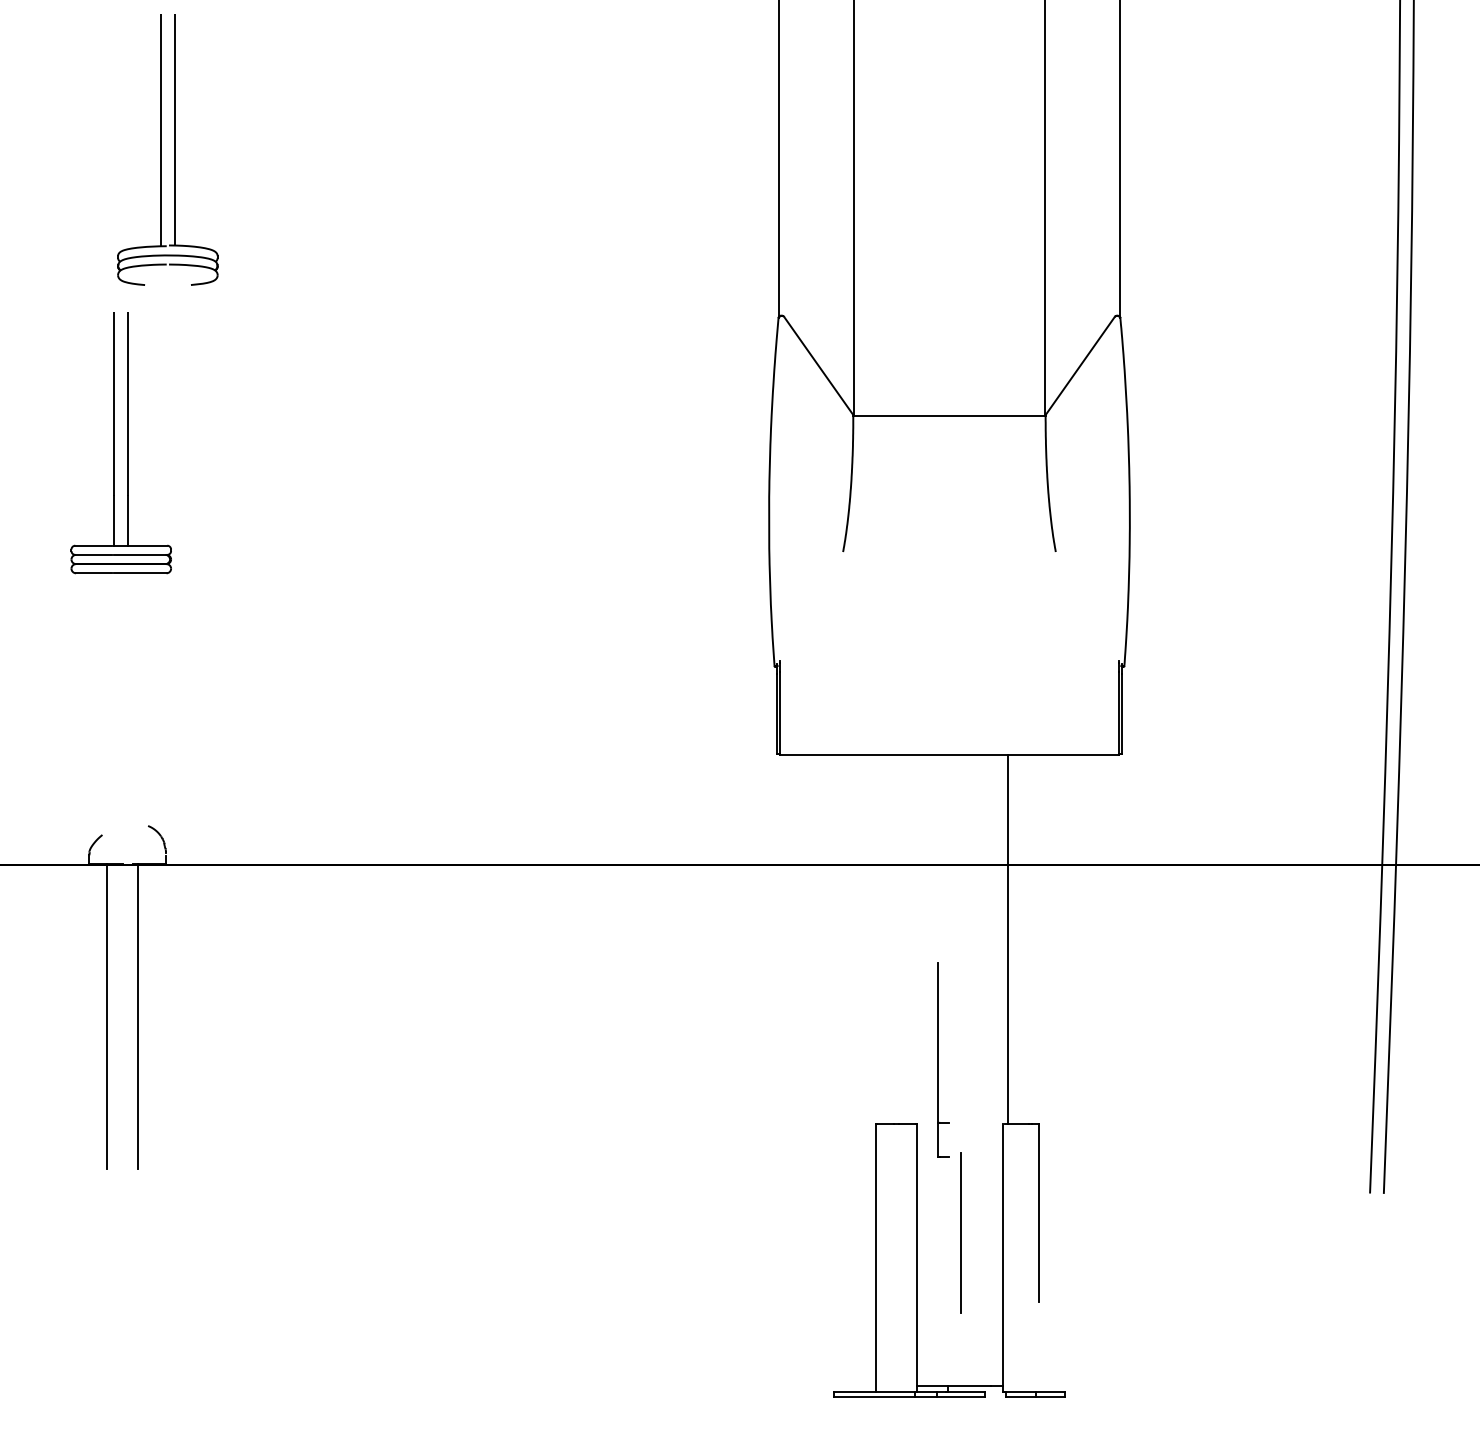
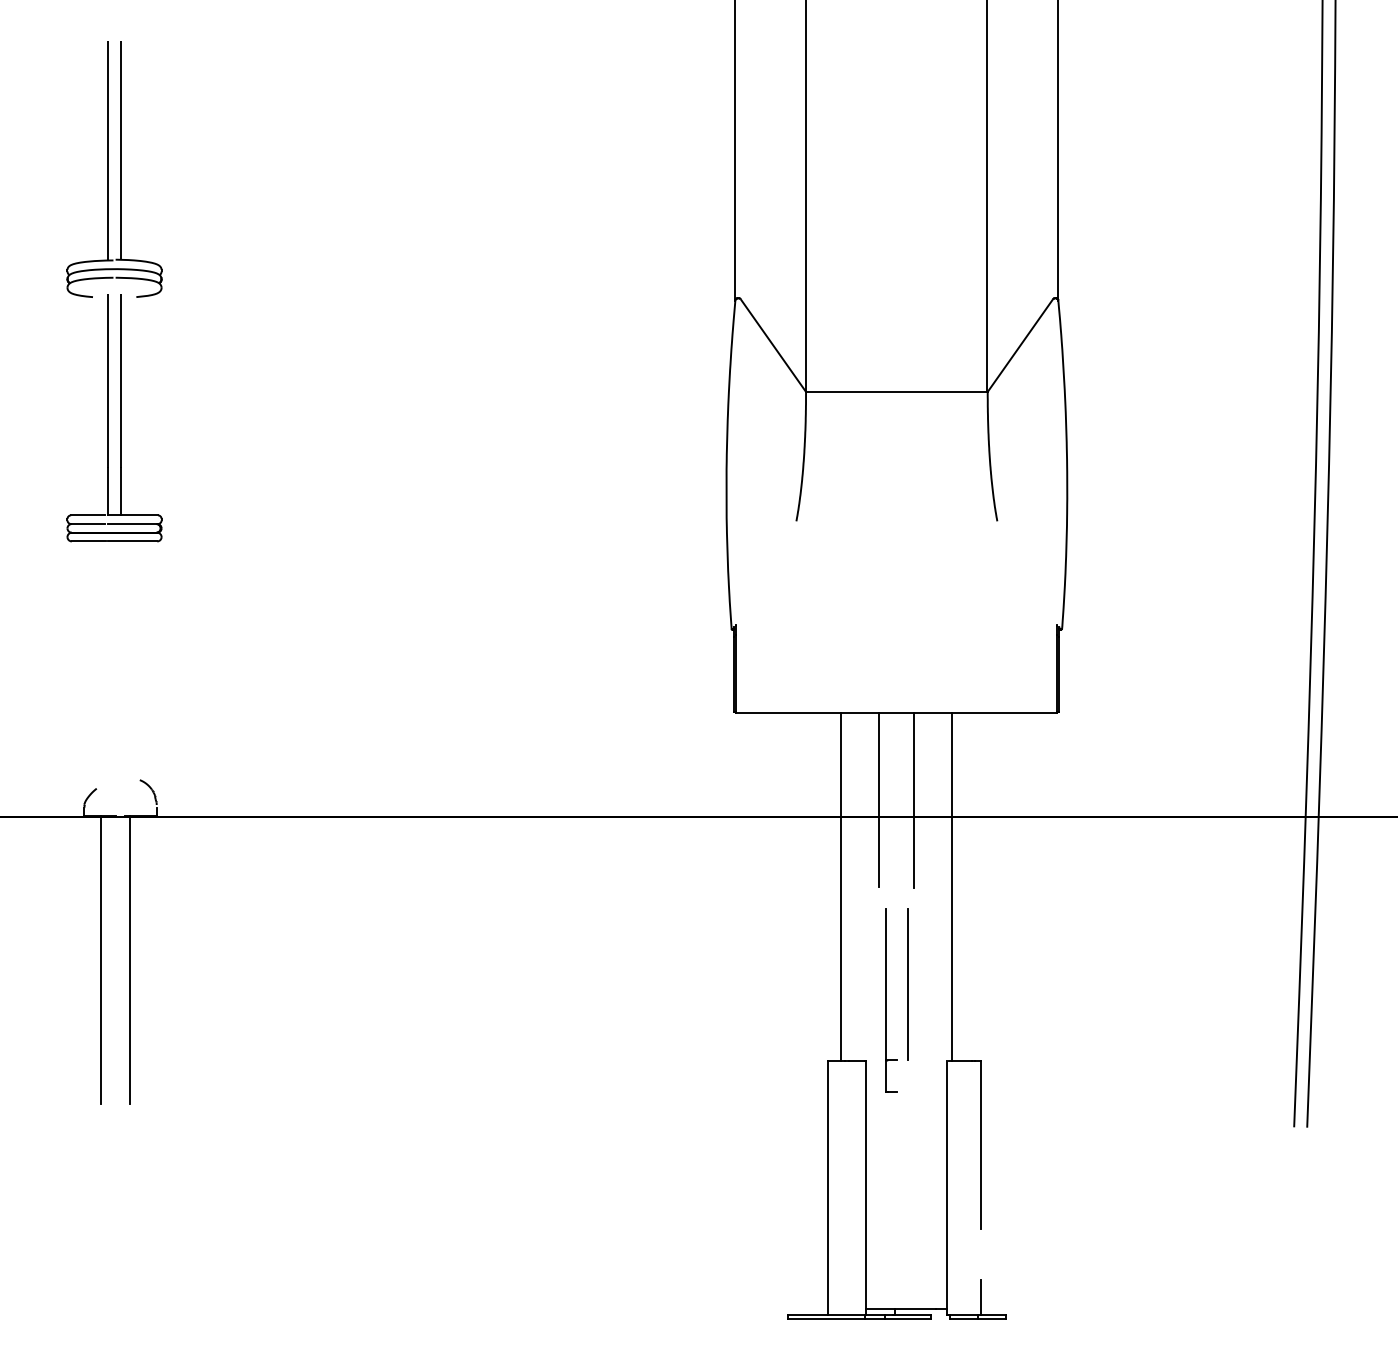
part: (167, 149) -> (114, 169), moved
line: (931, 846) -> (879, 799), added
line: (968, 847) -> (914, 800), added
line: (889, 938) -> (840, 886), added
line: (960, 1232) -> (907, 984), moved
line: (1039, 1372) -> (981, 1296), added

